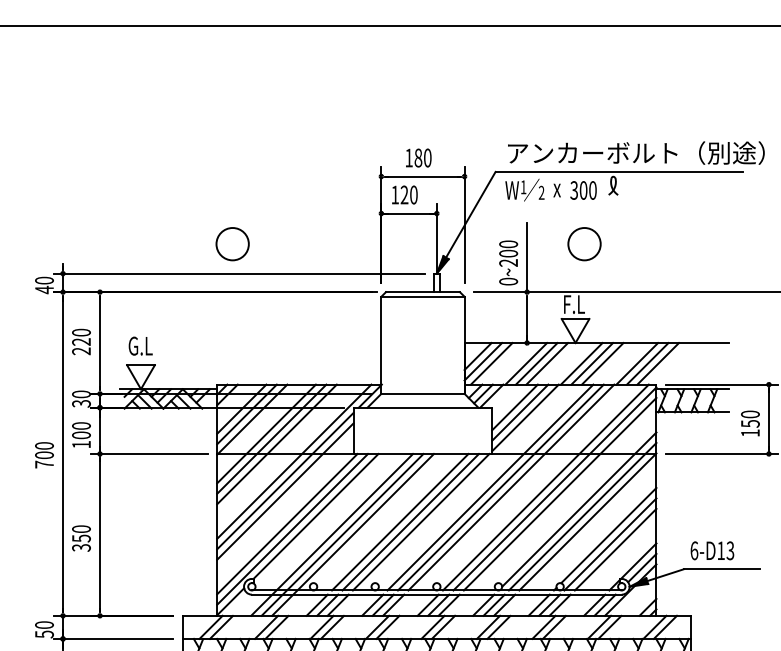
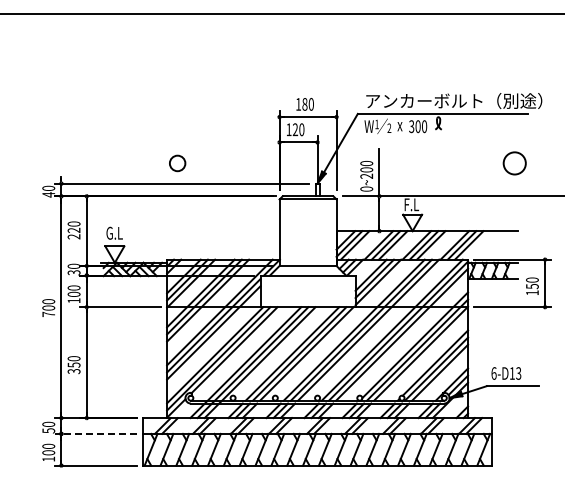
circle: (232, 244) -> (177, 163), size x0.7
circle: (584, 244) -> (514, 163), moved
line: (114, 638) -> (96, 433), solid -> dashed

